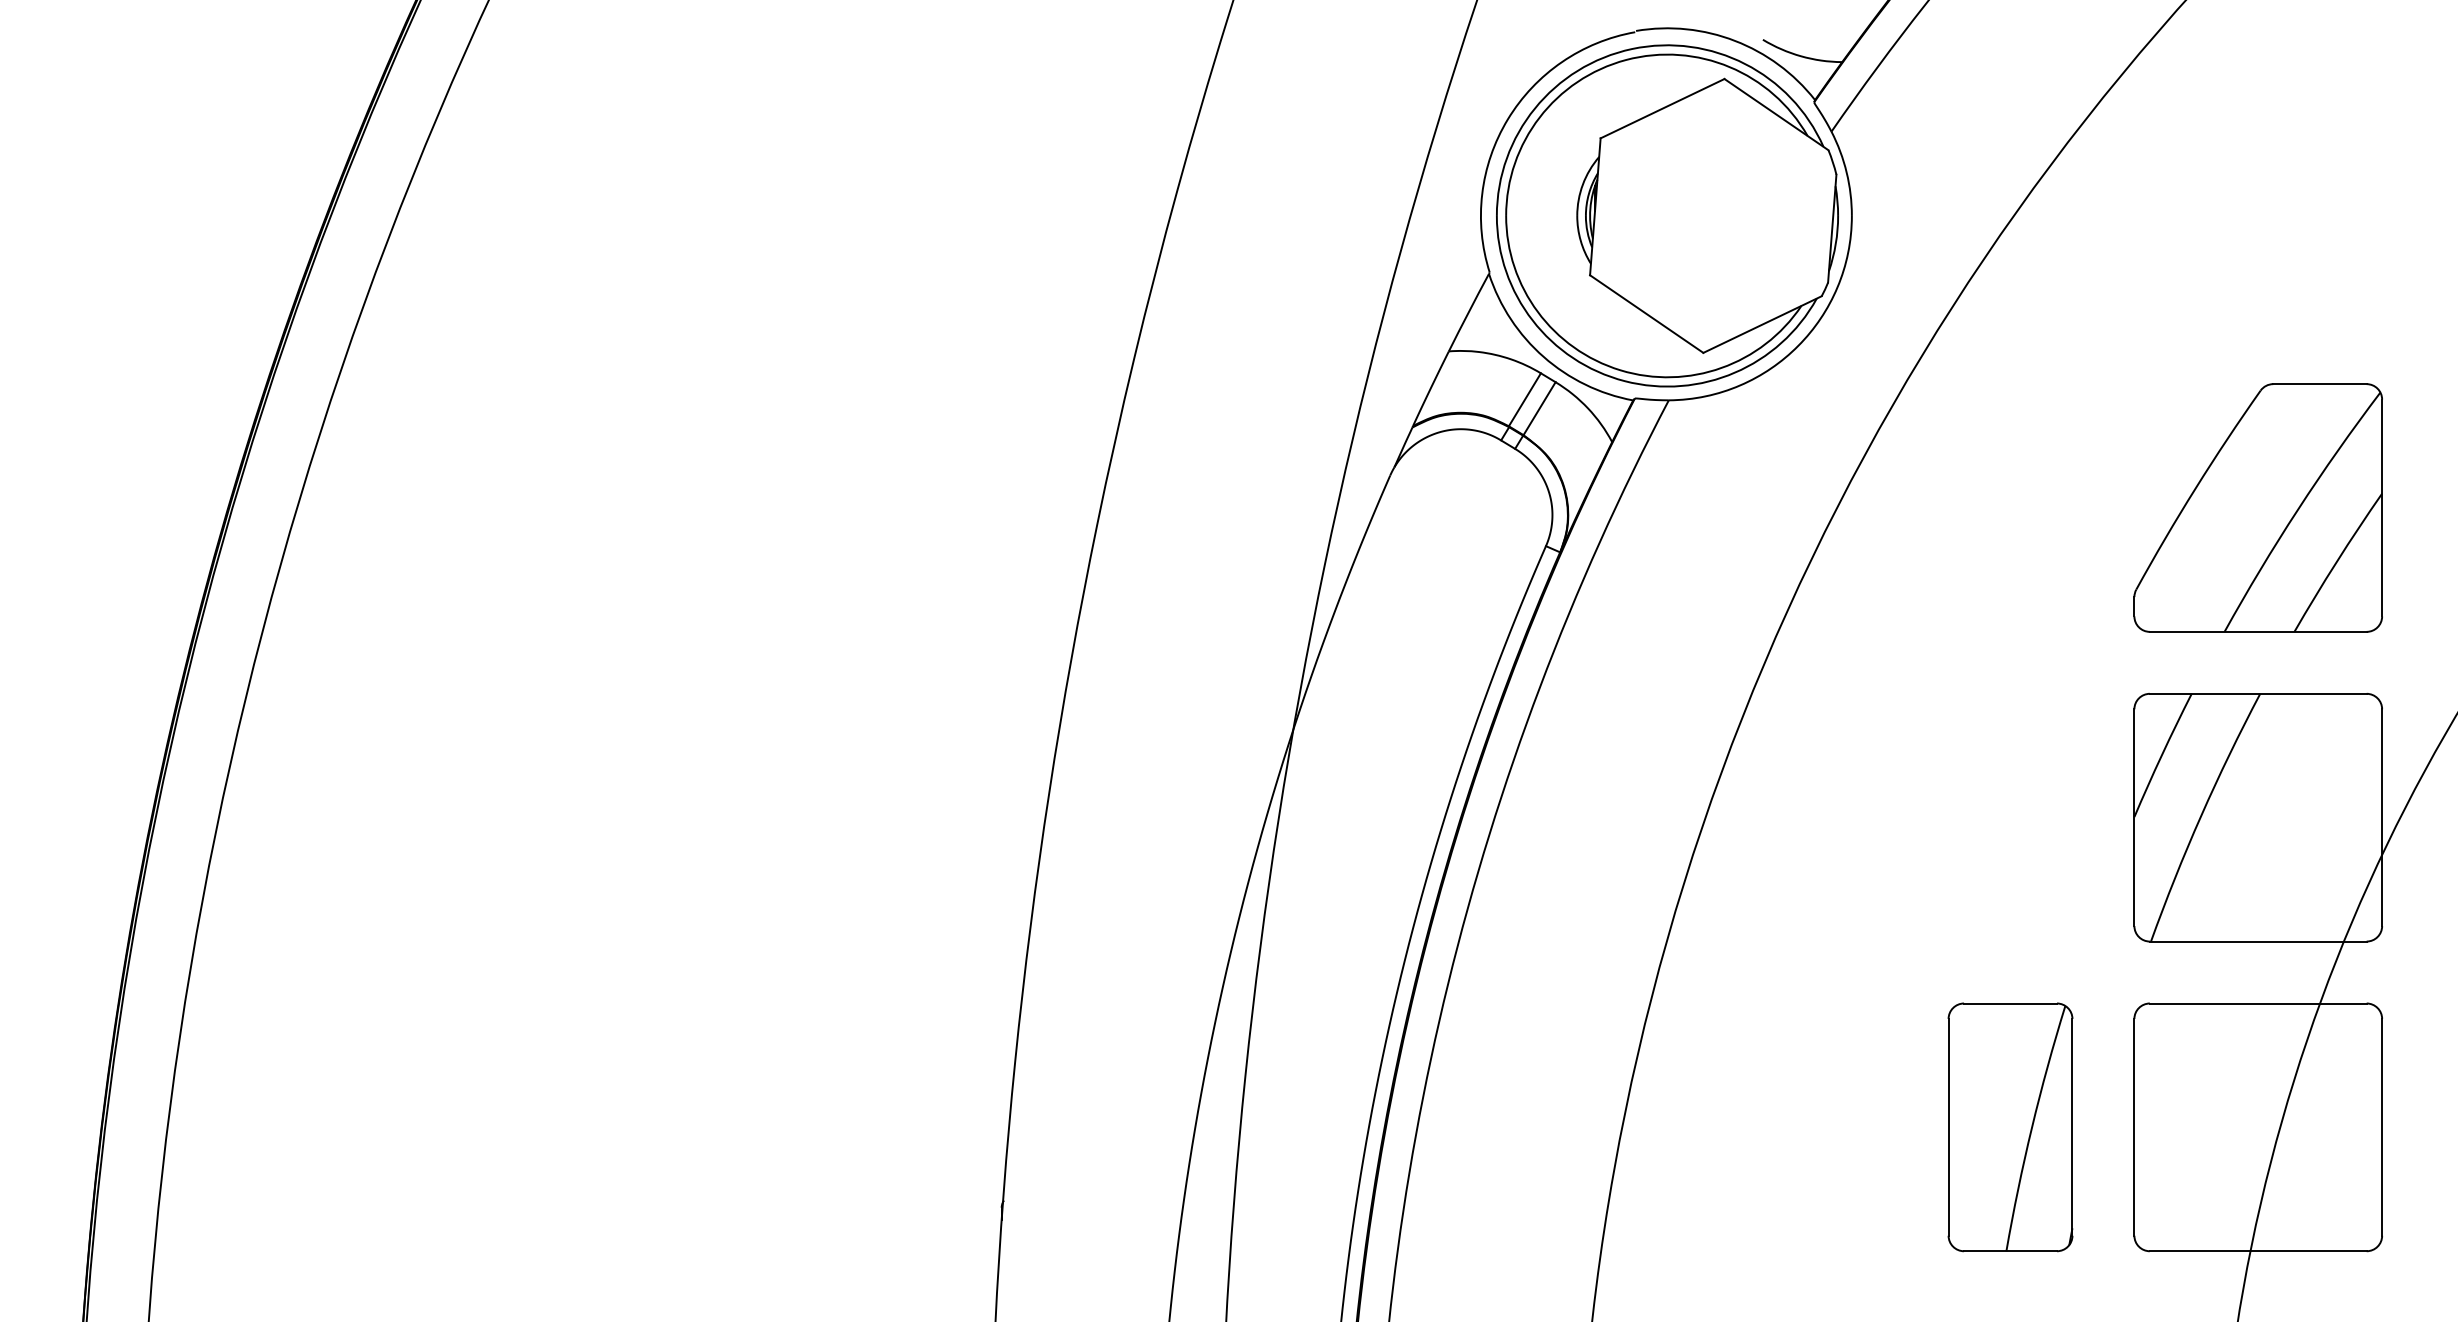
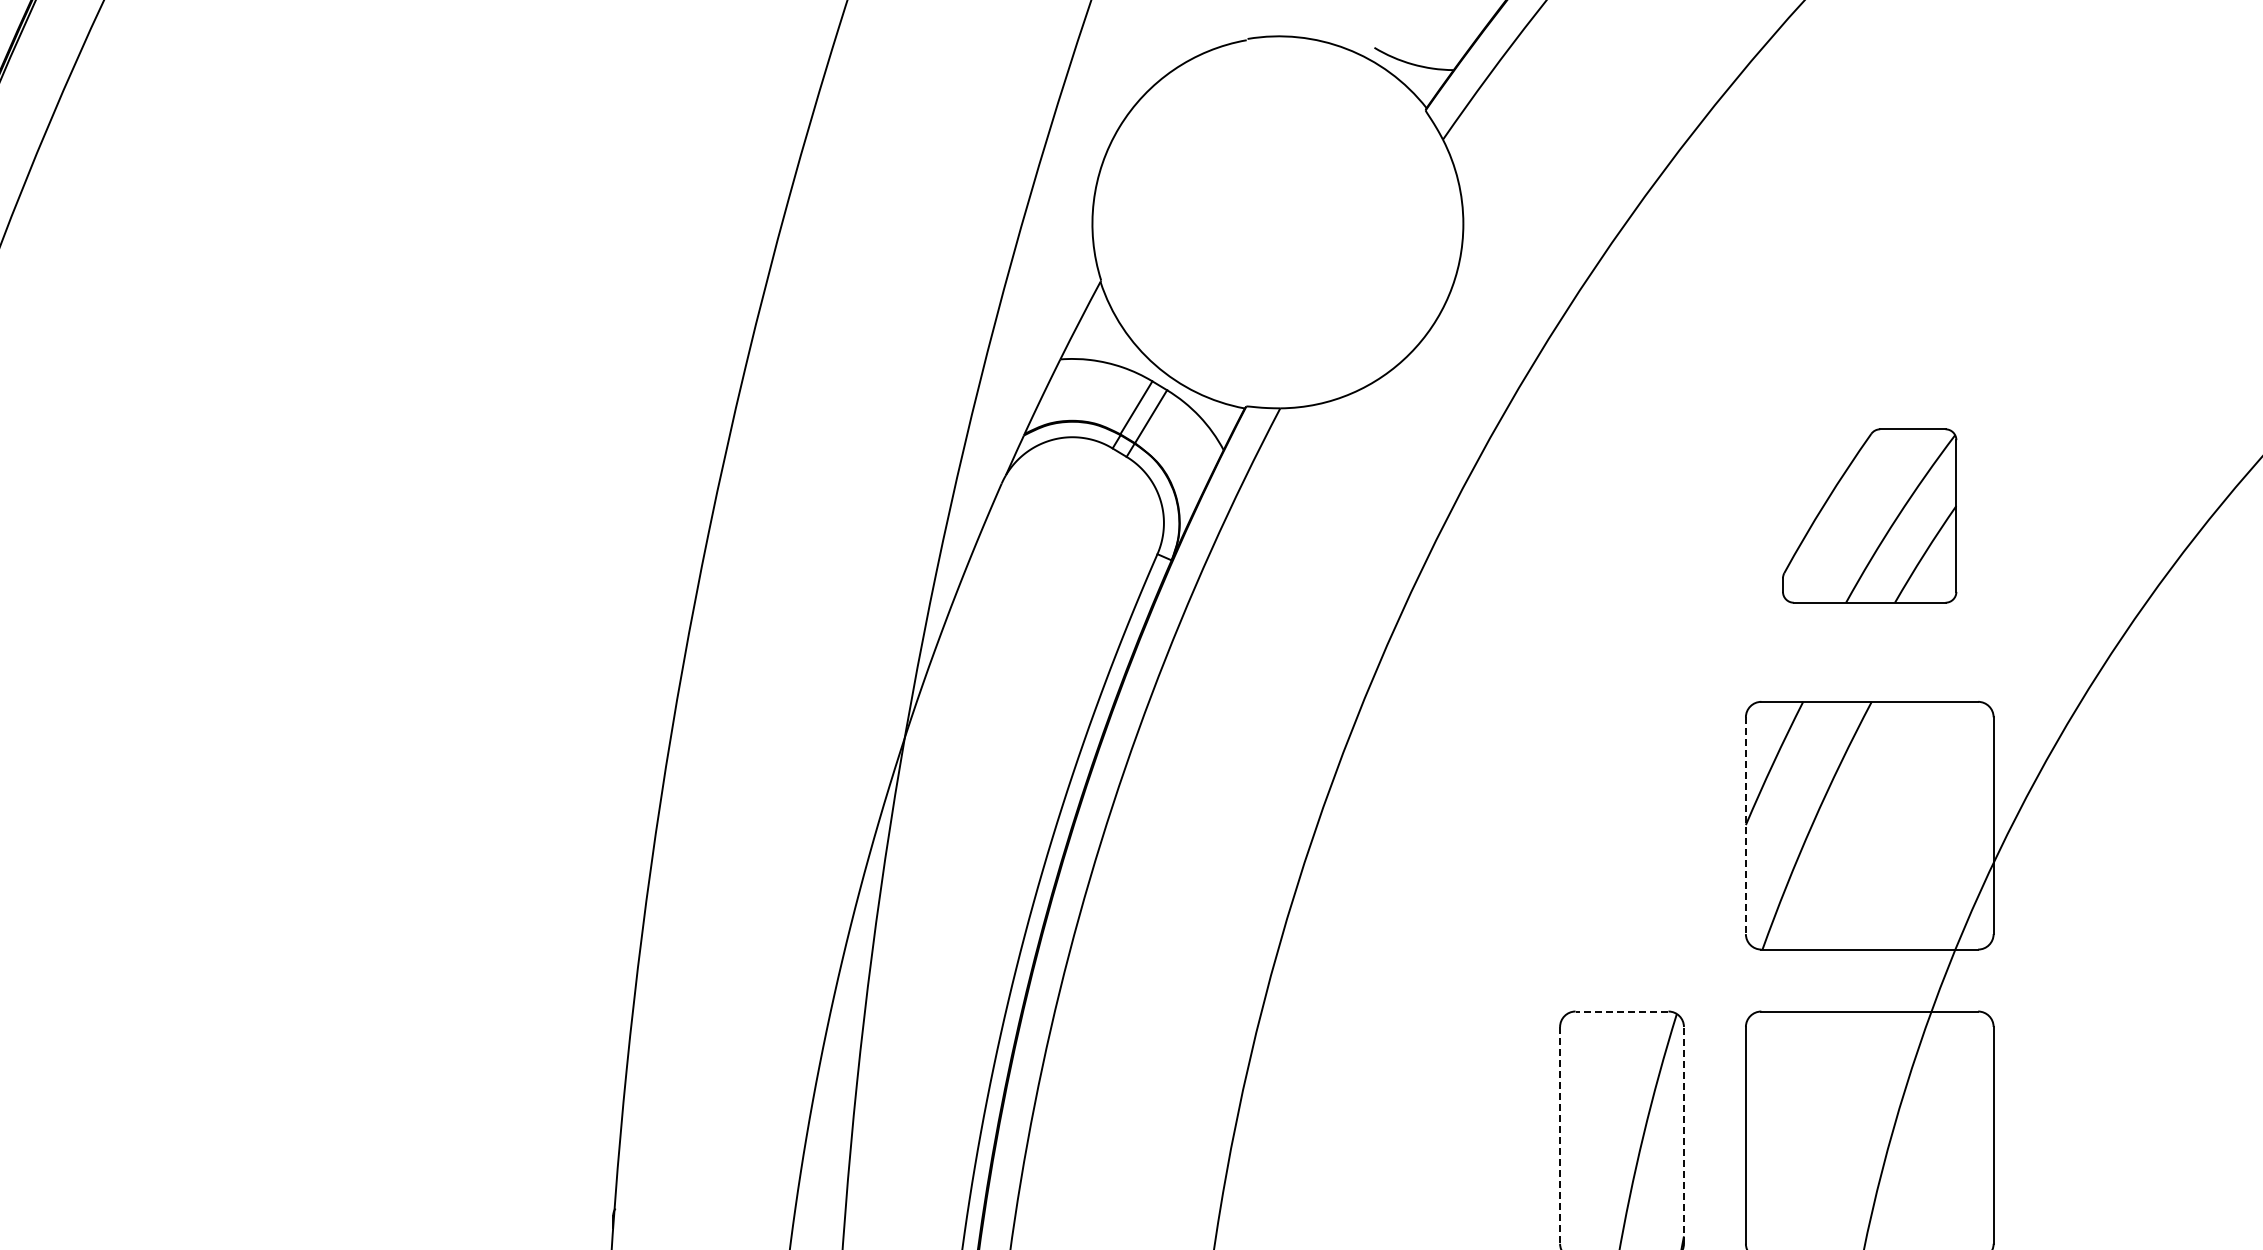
part: (1667, 215) -> (1279, 223), removed
part: (2257, 507) -> (1869, 515), size x0.7
line: (2134, 818) -> (1746, 826), solid -> dashed
line: (2010, 1003) -> (1622, 1011), solid -> dashed
line: (2072, 1126) -> (1684, 1134), solid -> dashed
line: (1948, 1127) -> (1560, 1135), solid -> dashed

